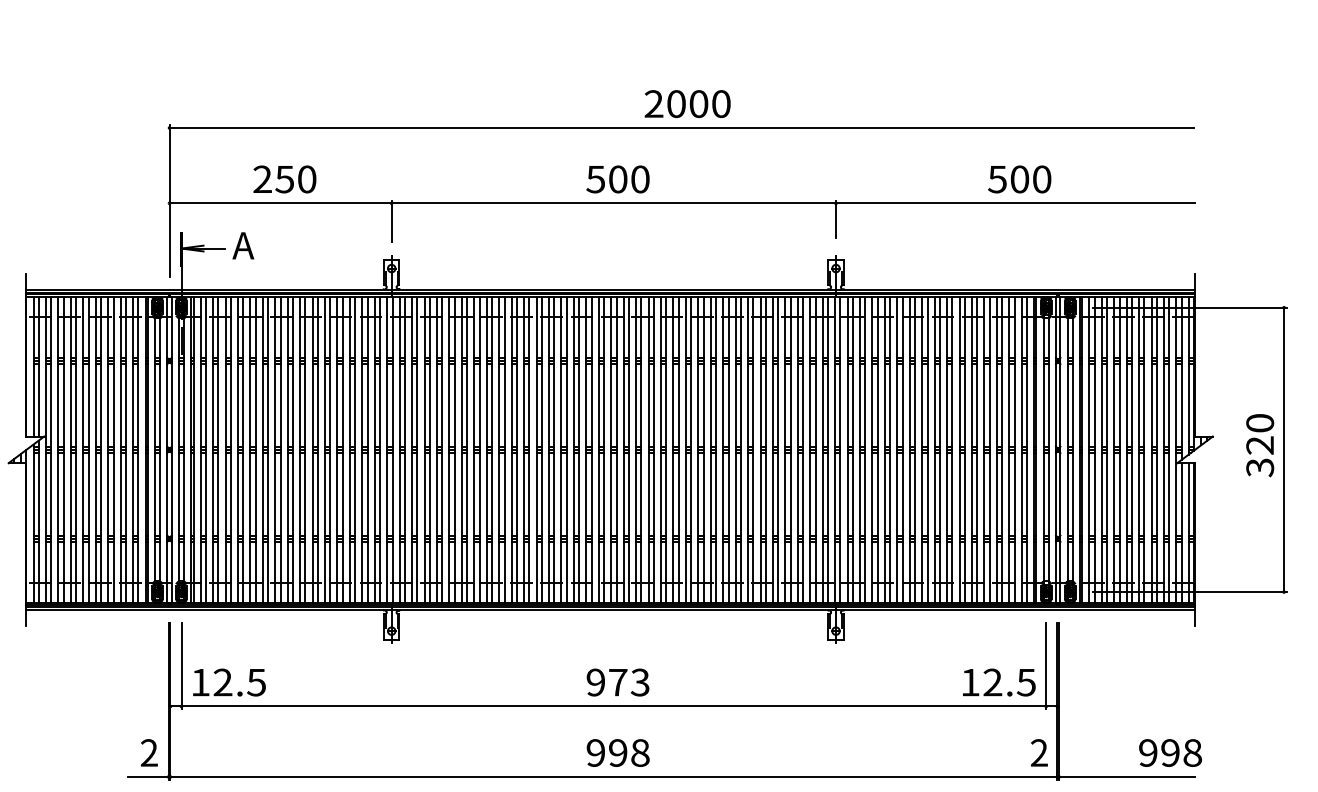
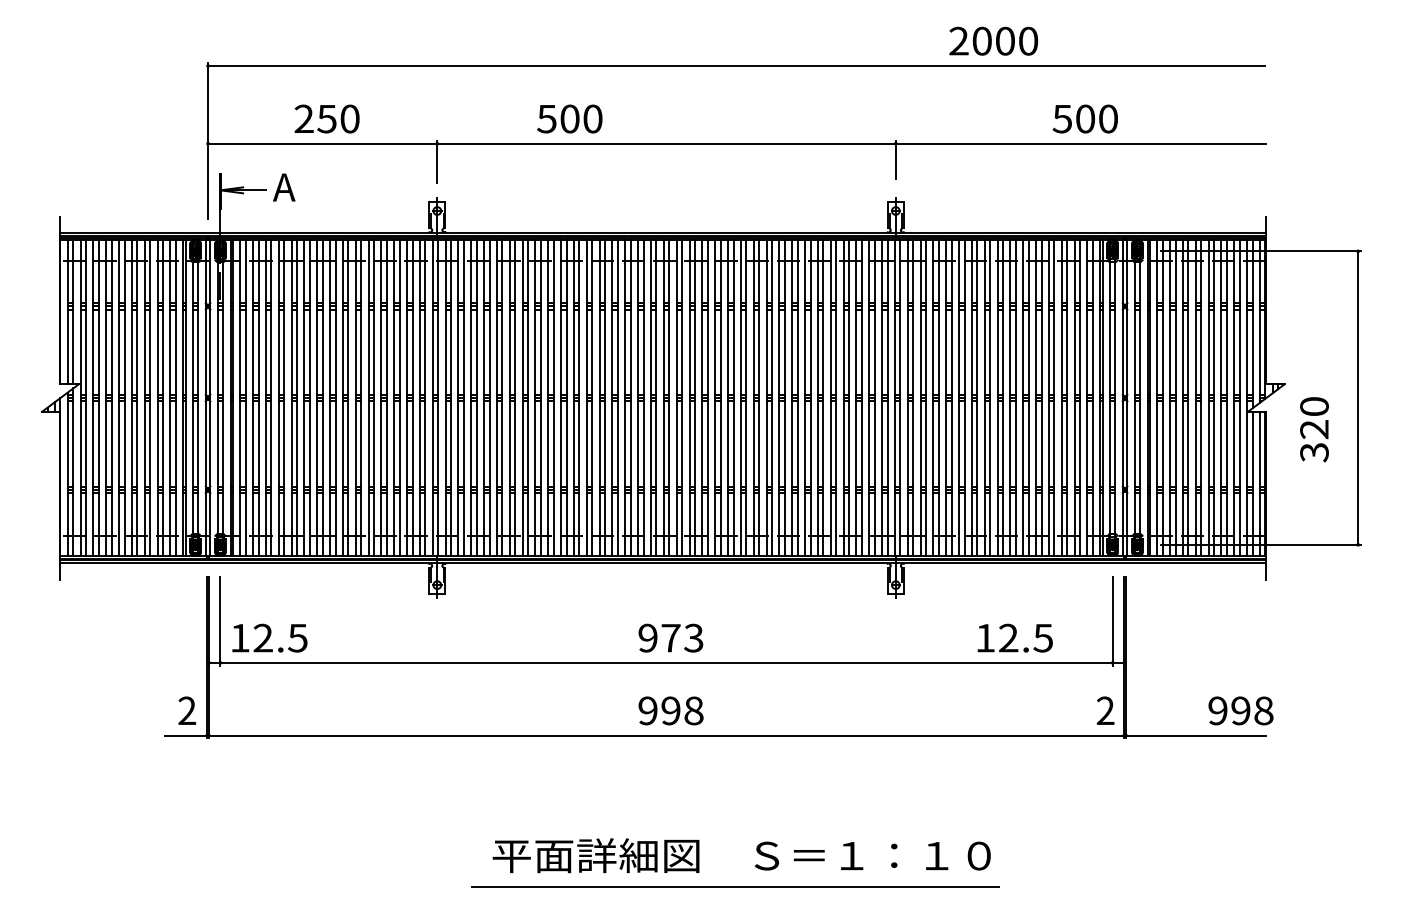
text: (687, 103) -> (993, 40), moved
text: (617, 178) -> (569, 118), moved
text: (1260, 445) -> (1314, 429), moved
text: (998, 681) -> (1014, 637), moved

